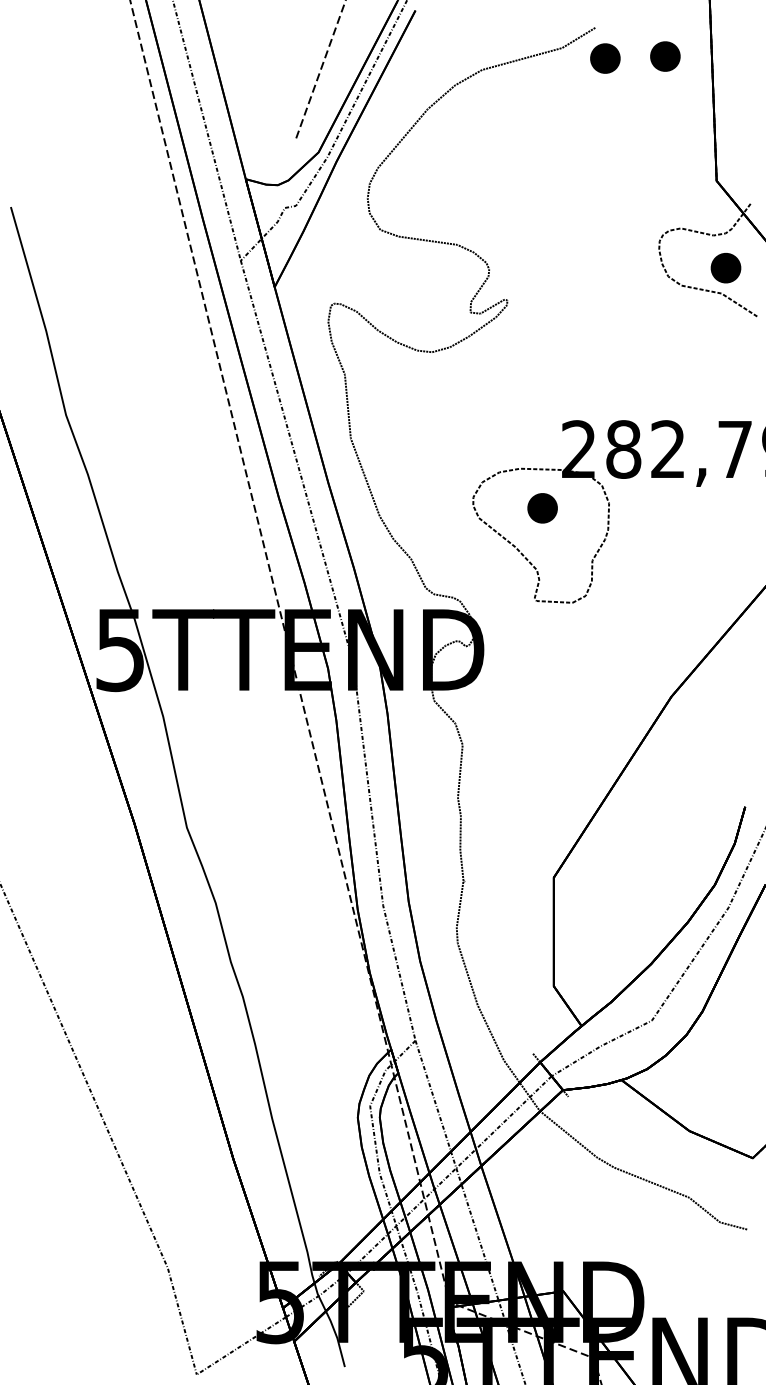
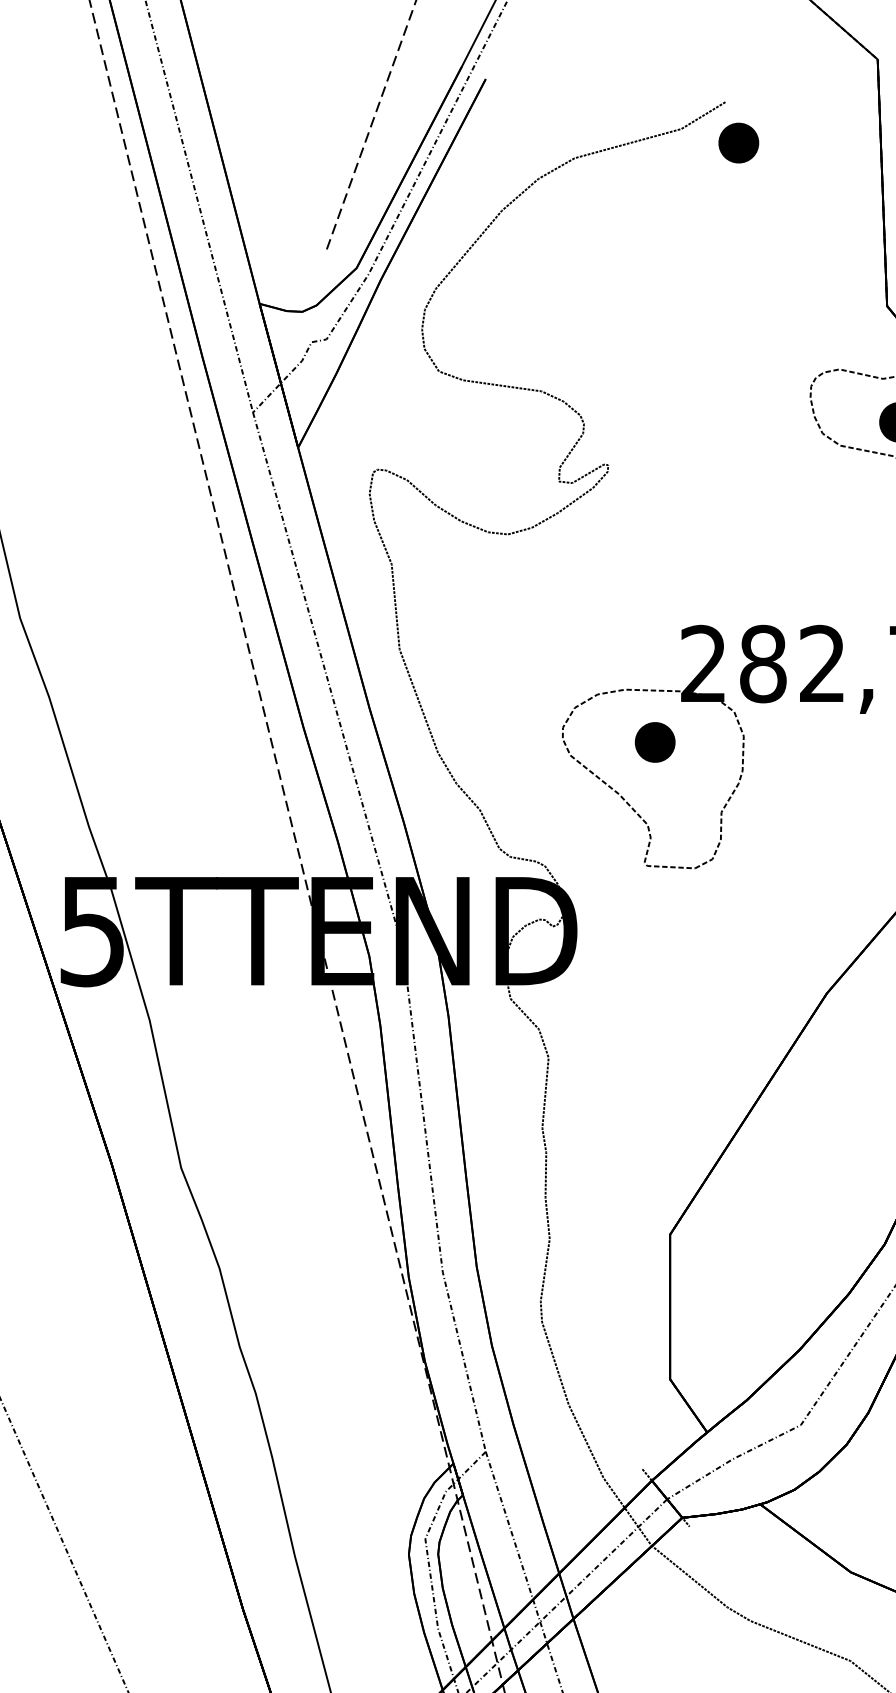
part: (665, 56) -> (818, 140), removed

